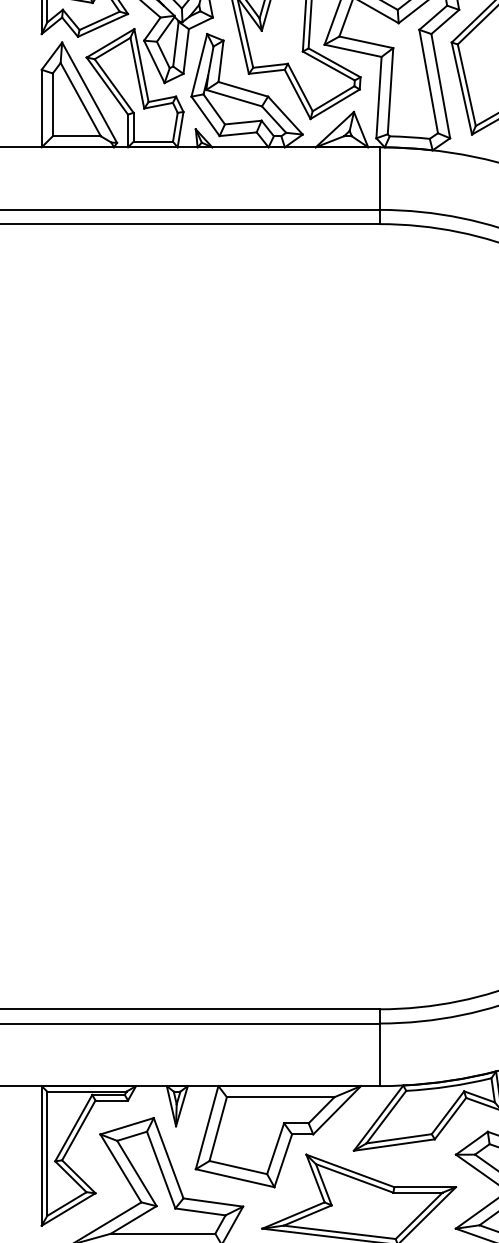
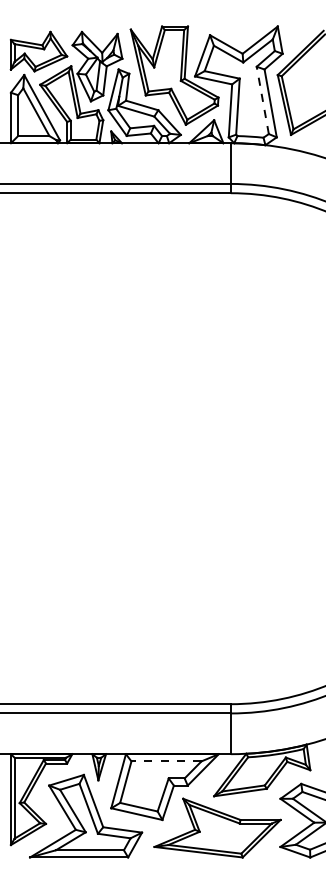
line: (428, 80) -> (262, 99), solid -> dashed
line: (279, 1097) -> (165, 761), solid -> dashed

